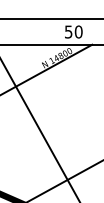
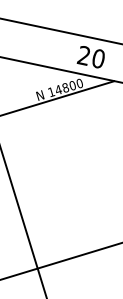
text: (68, 31) -> (84, 54), 50 -> 20

